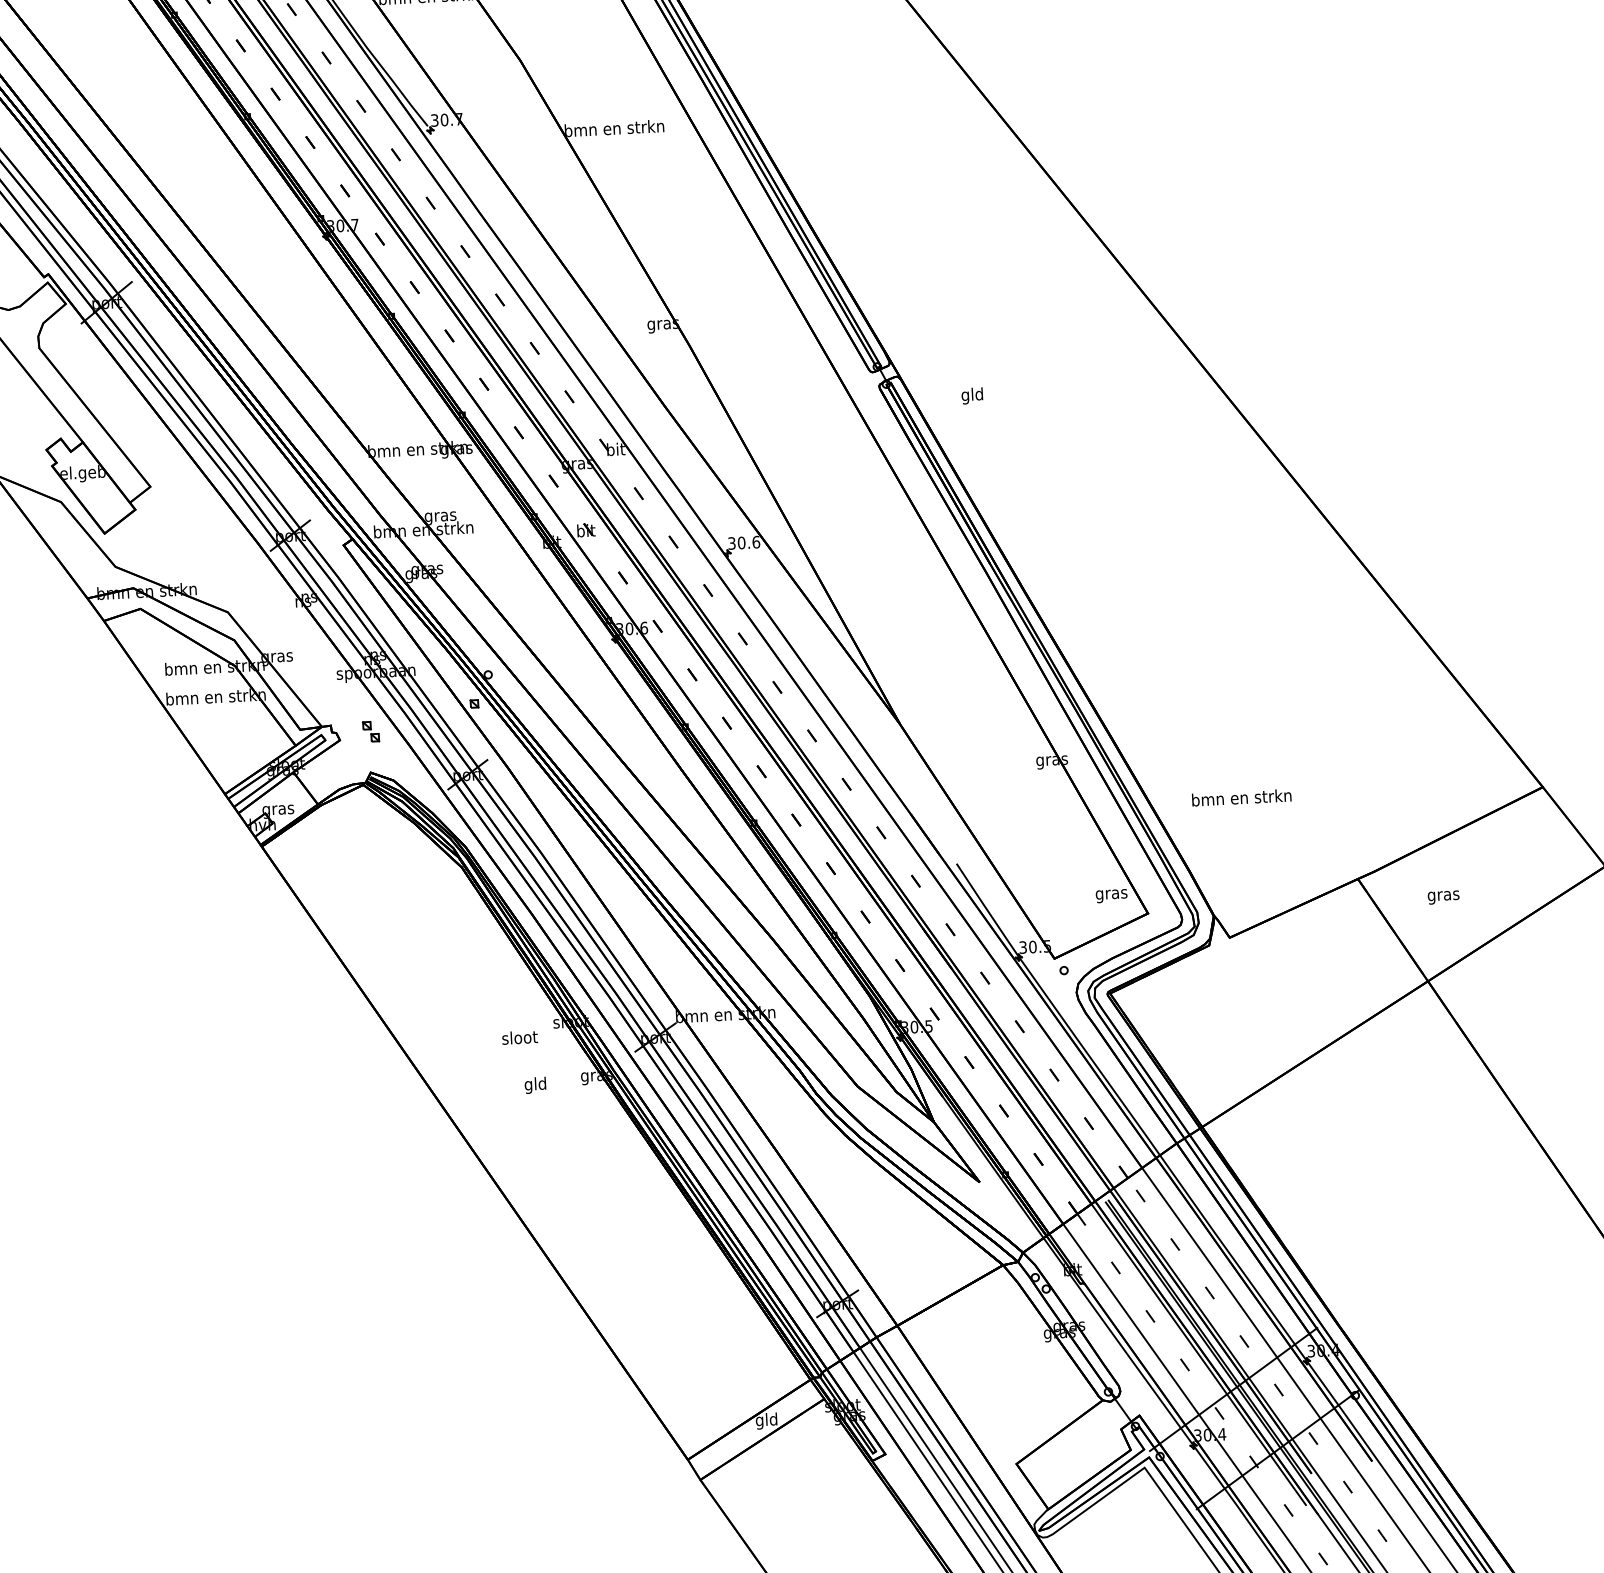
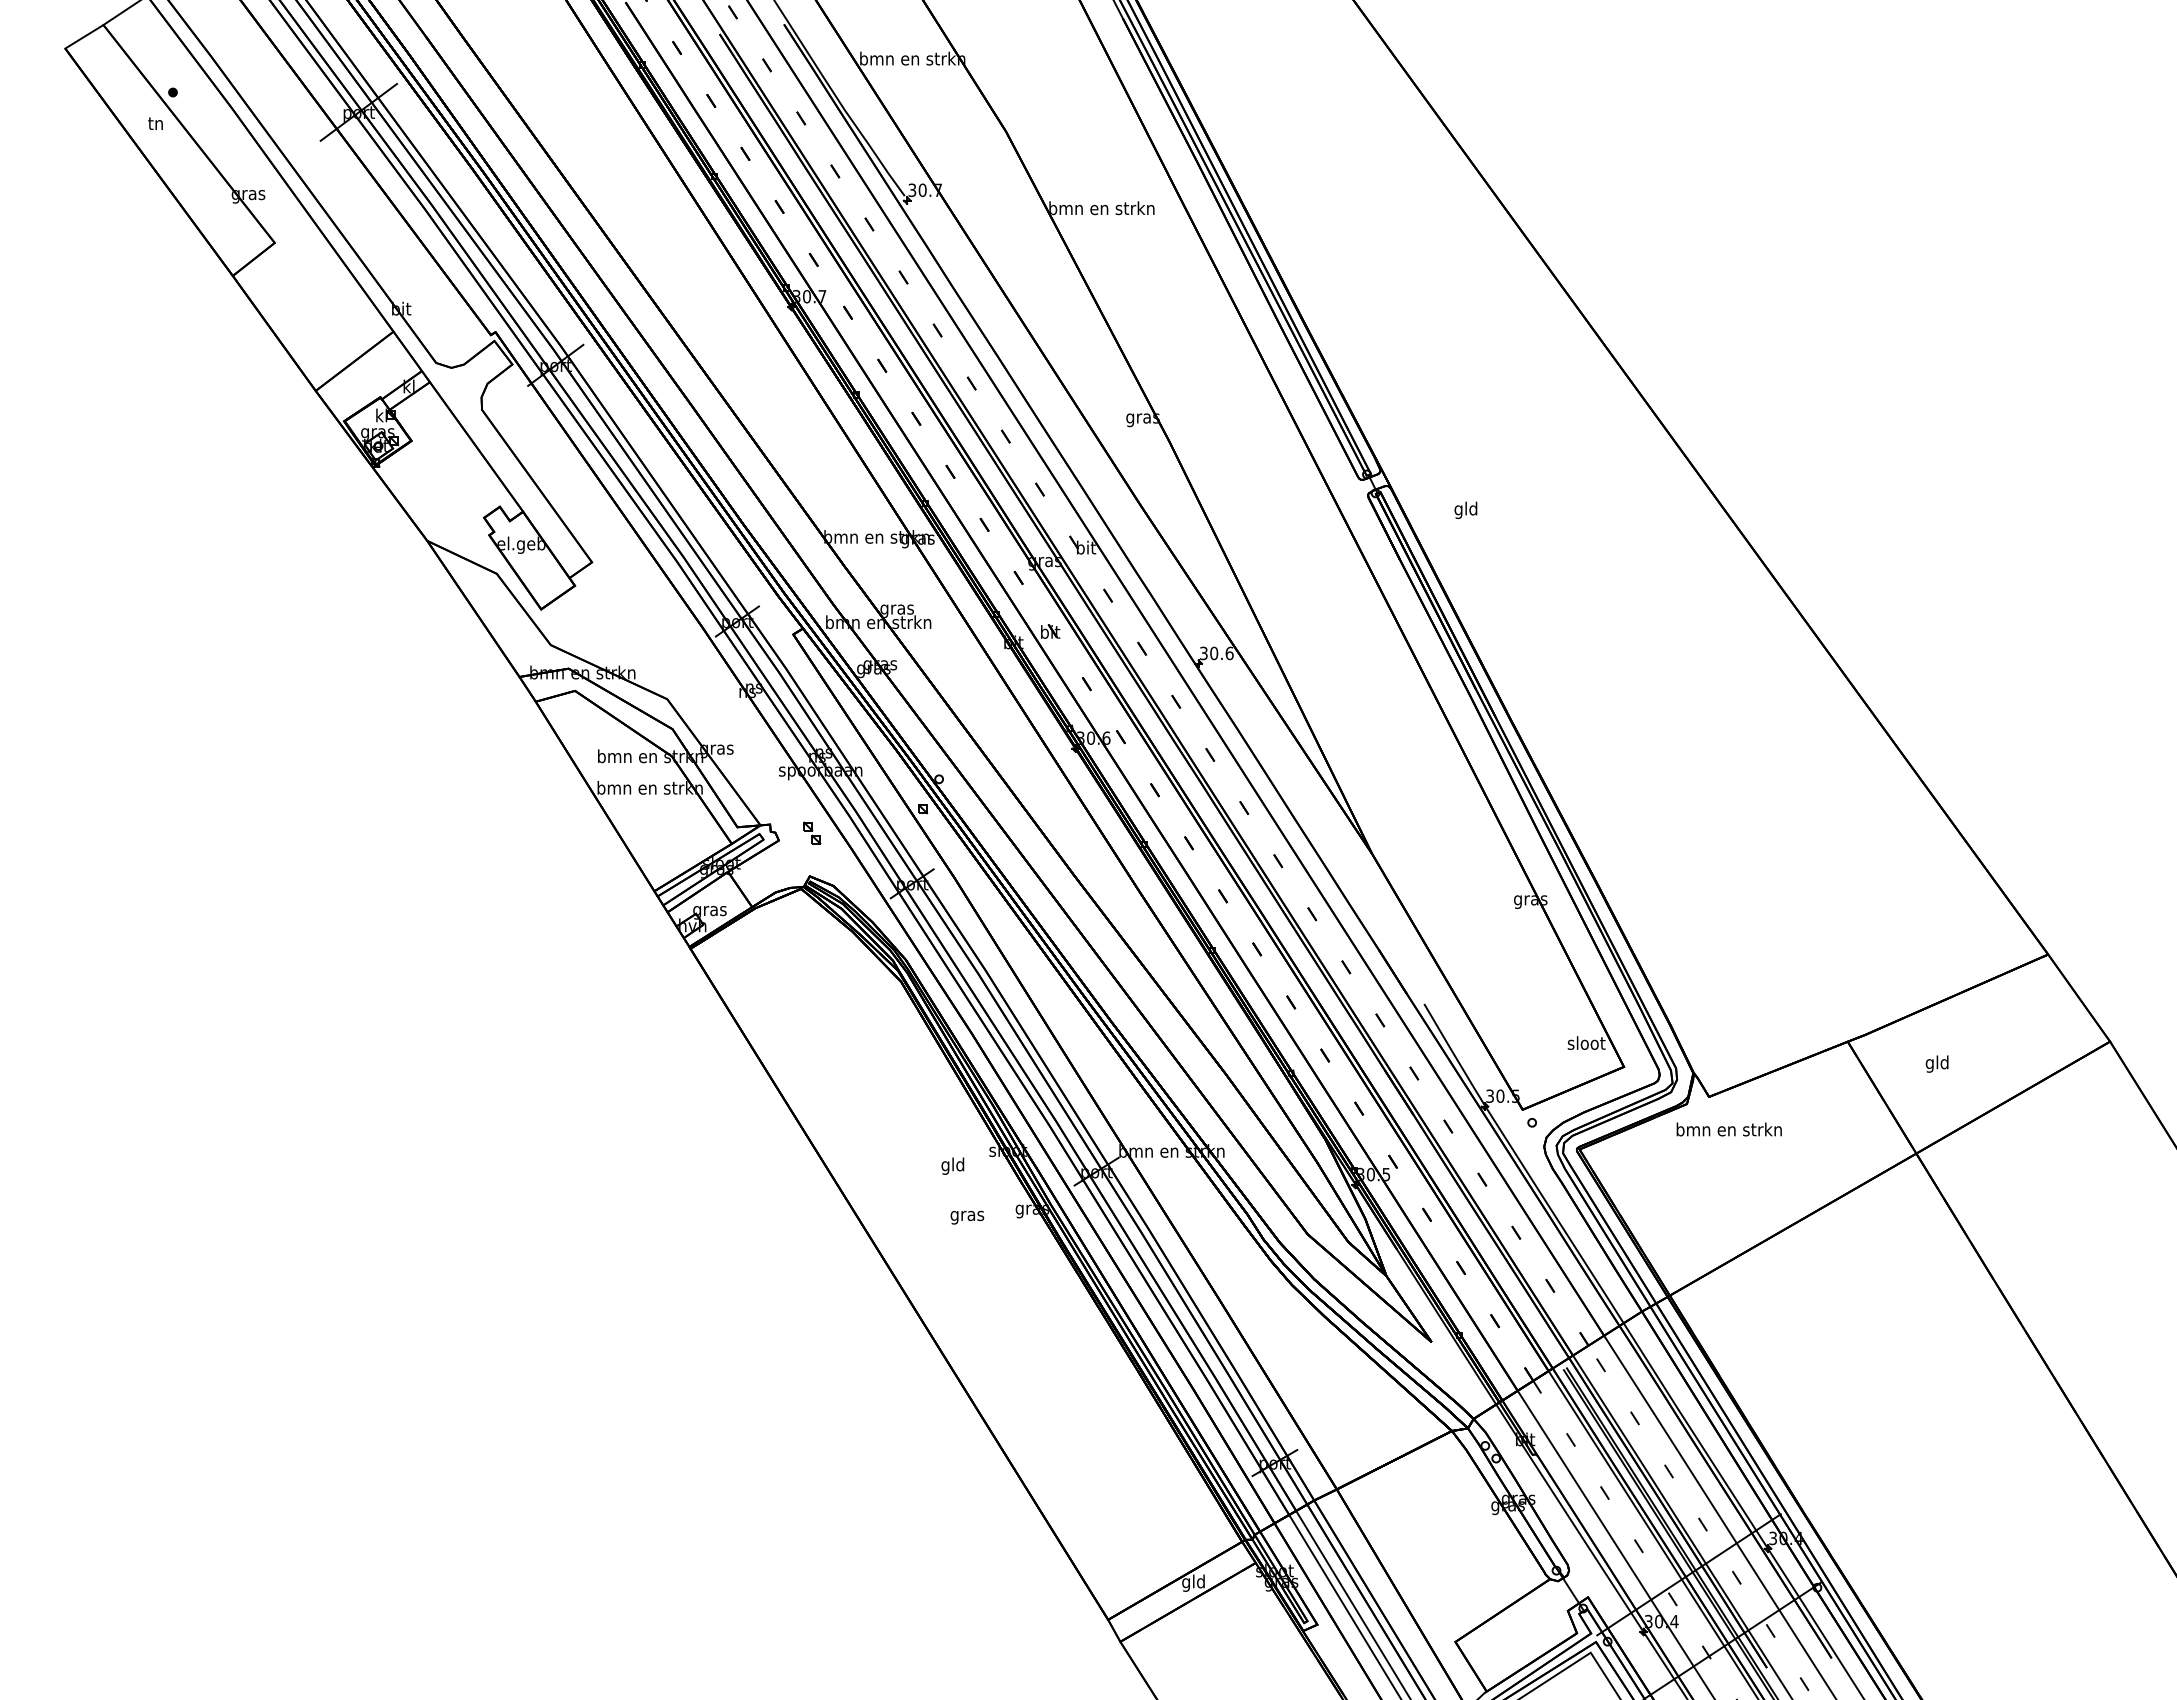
text: (1241, 797) -> (1728, 1129), moved
text: (1111, 894) -> (1586, 1044), gras -> sloot
text: (1443, 895) -> (1937, 1063), gras -> gld
text: (520, 1038) -> (953, 1165), sloot -> gld
text: (535, 1085) -> (967, 1215), gld -> gras

